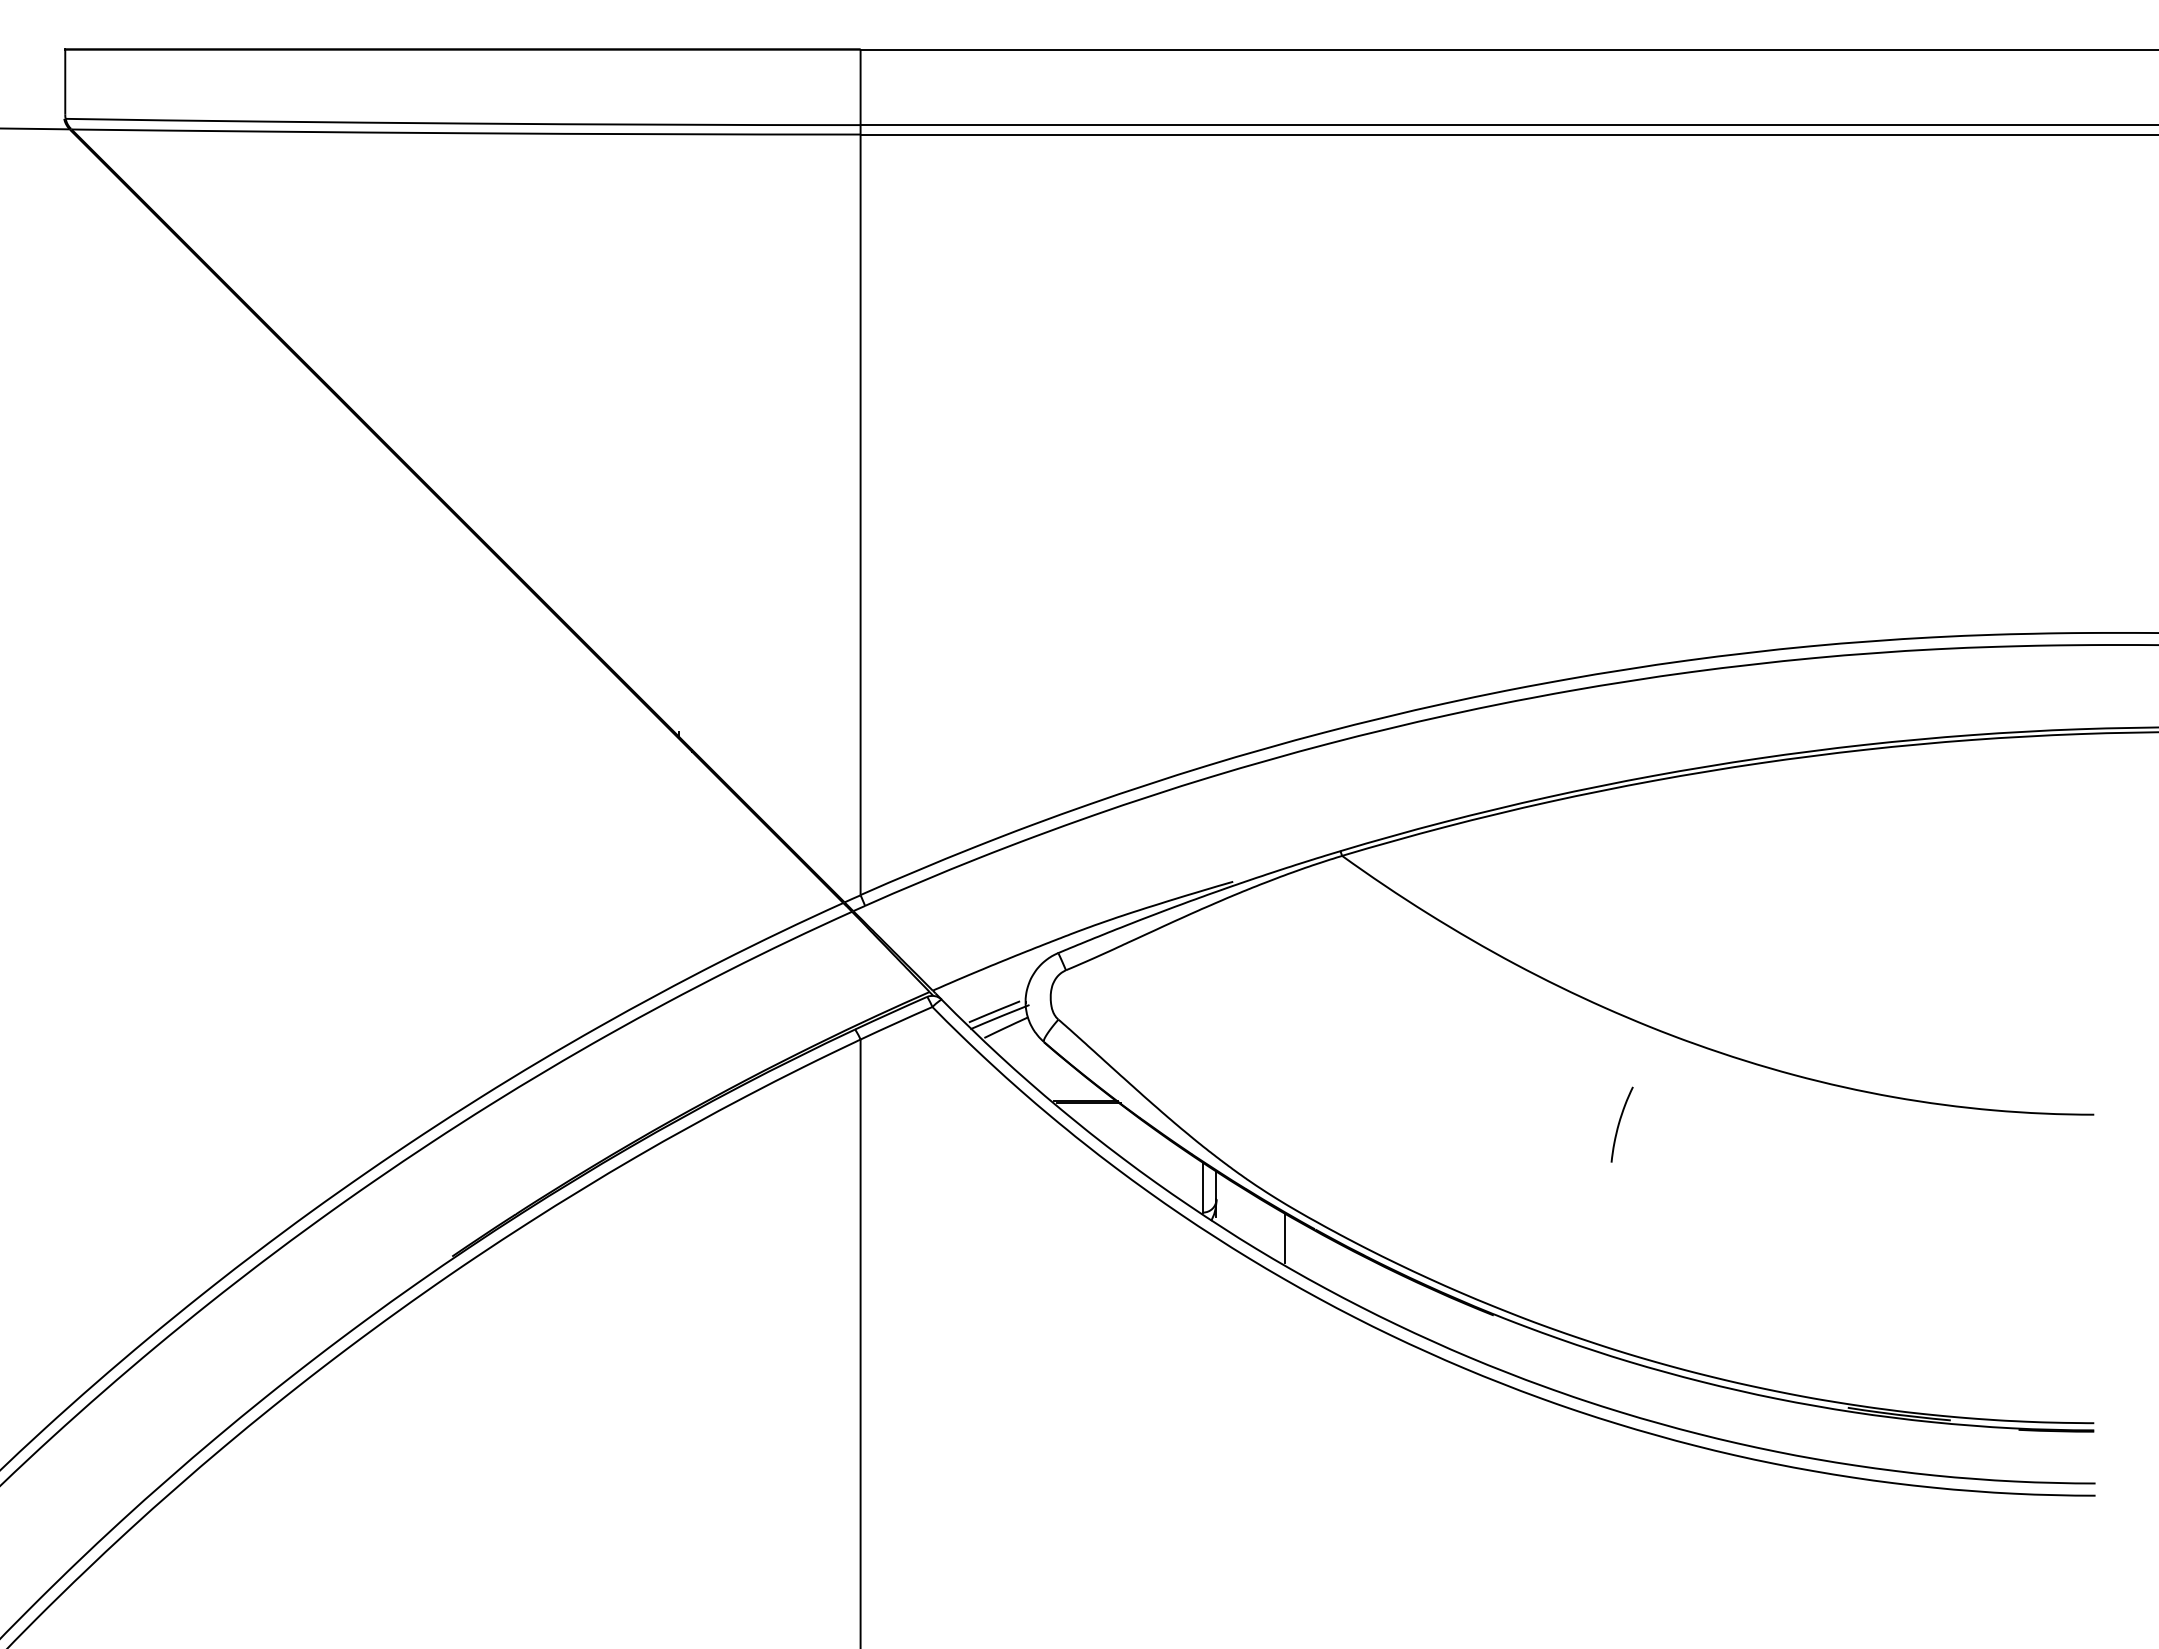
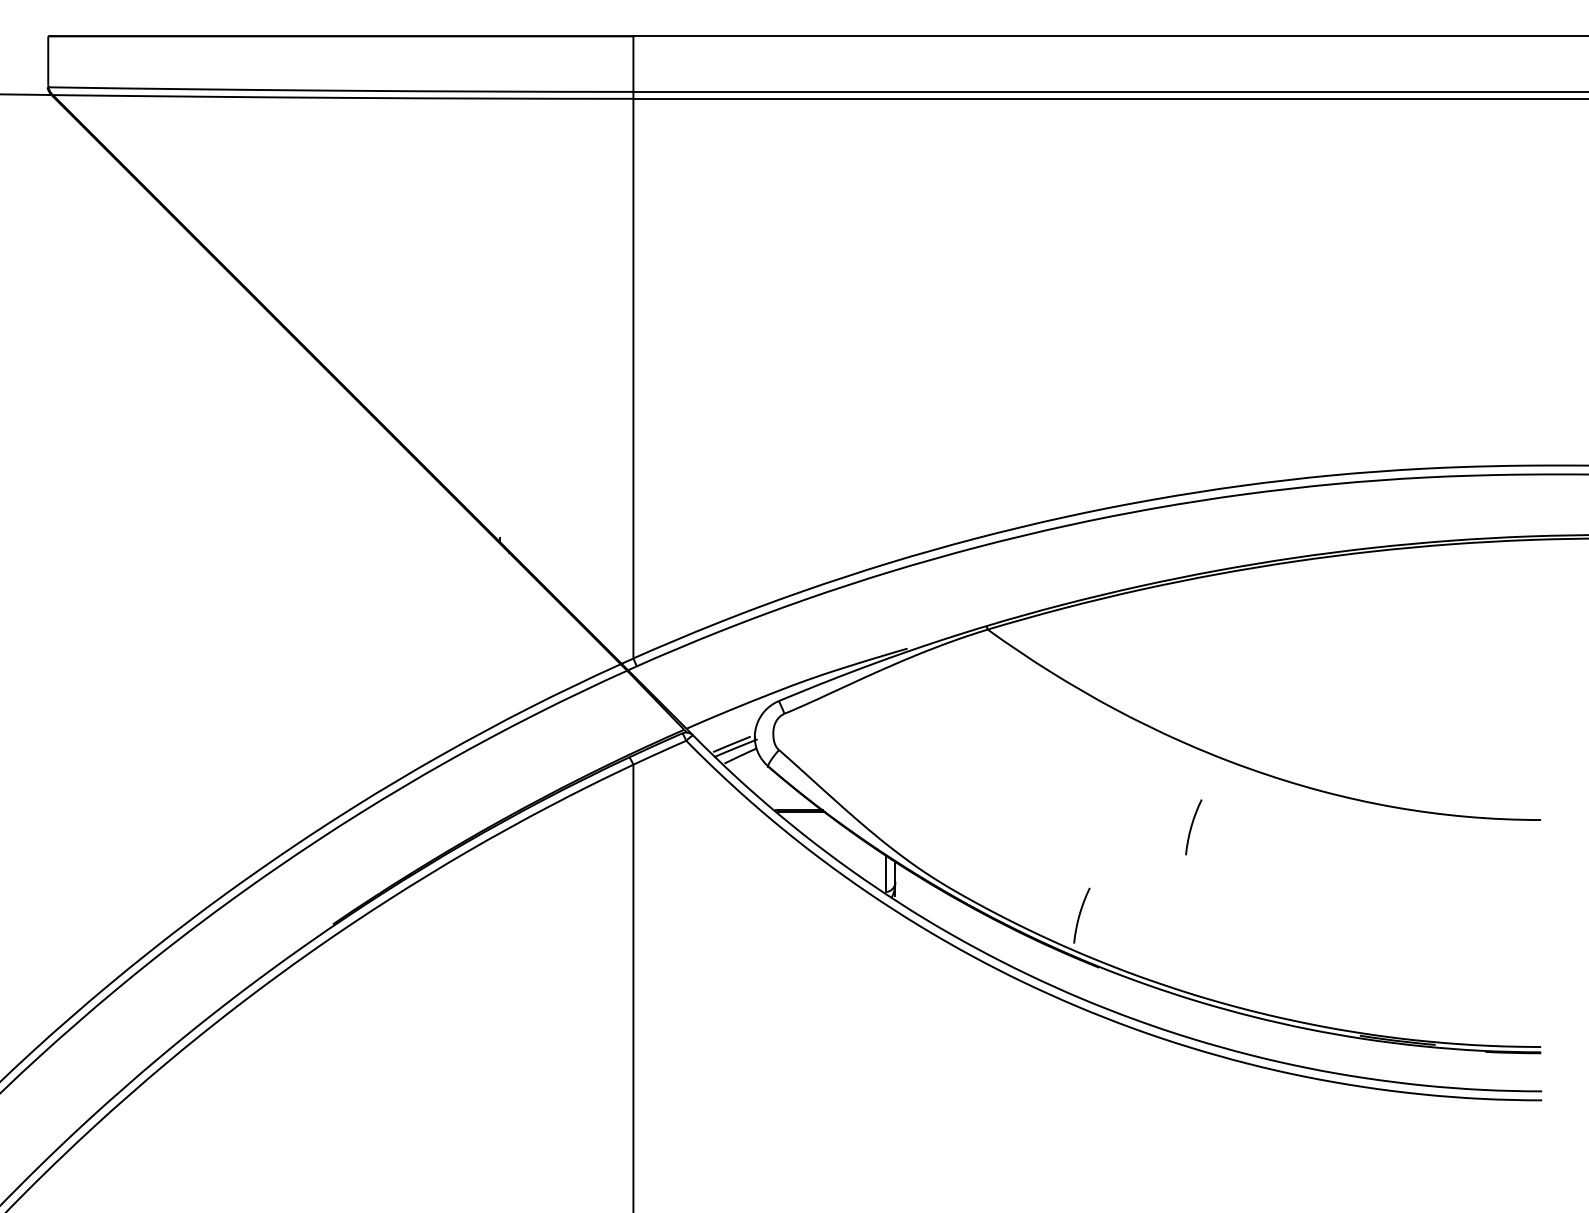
line: (1285, 1238) -> (946, 911), removed
curve: (1467, 1244) -> (1079, 915), added

